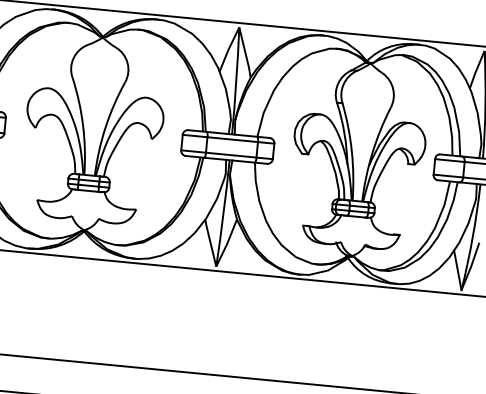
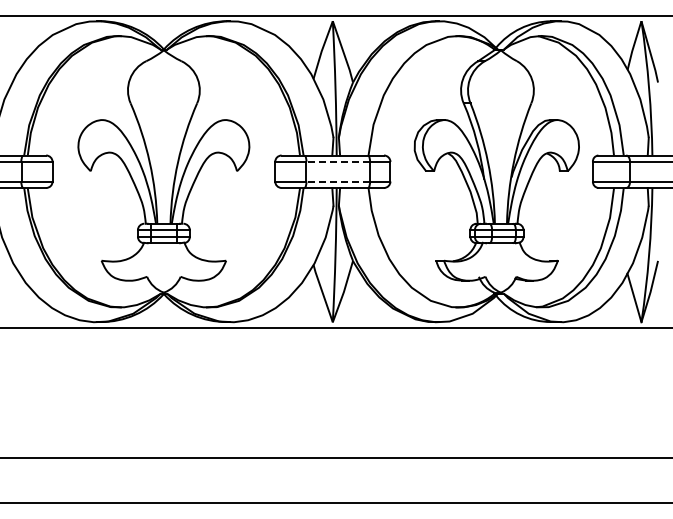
line: (233, 140) -> (338, 162), solid -> dashed
line: (231, 155) -> (338, 181), solid -> dashed

